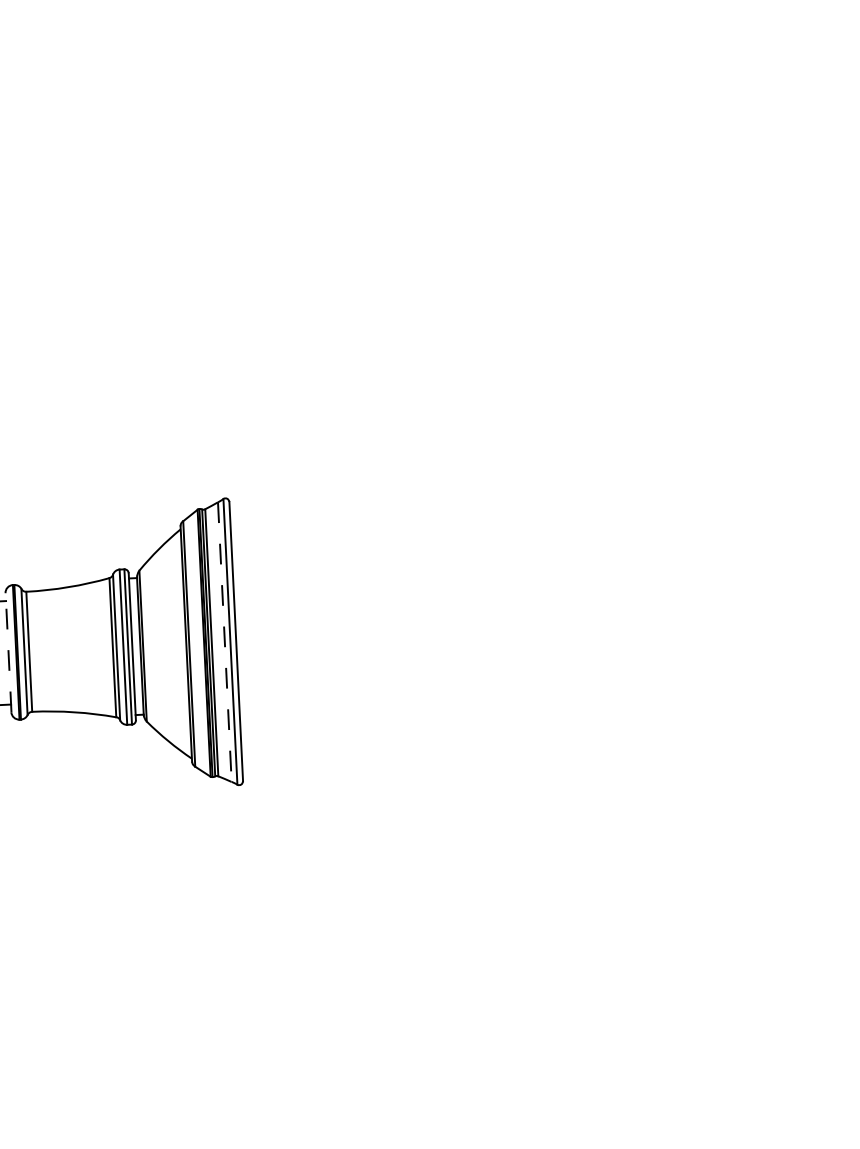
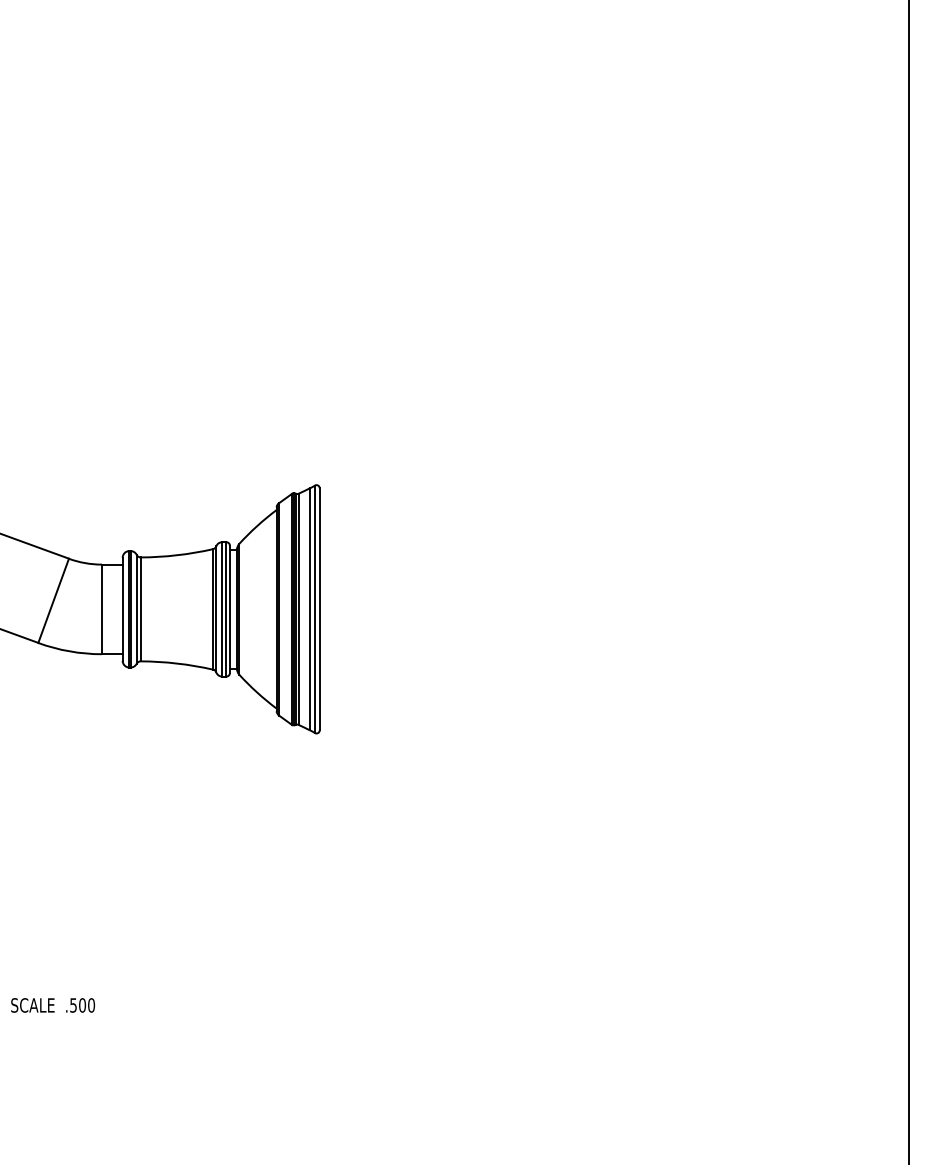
line: (225, 642) -> (310, 609), dashed -> solid
line: (8, 652) -> (122, 609), dashed -> solid

